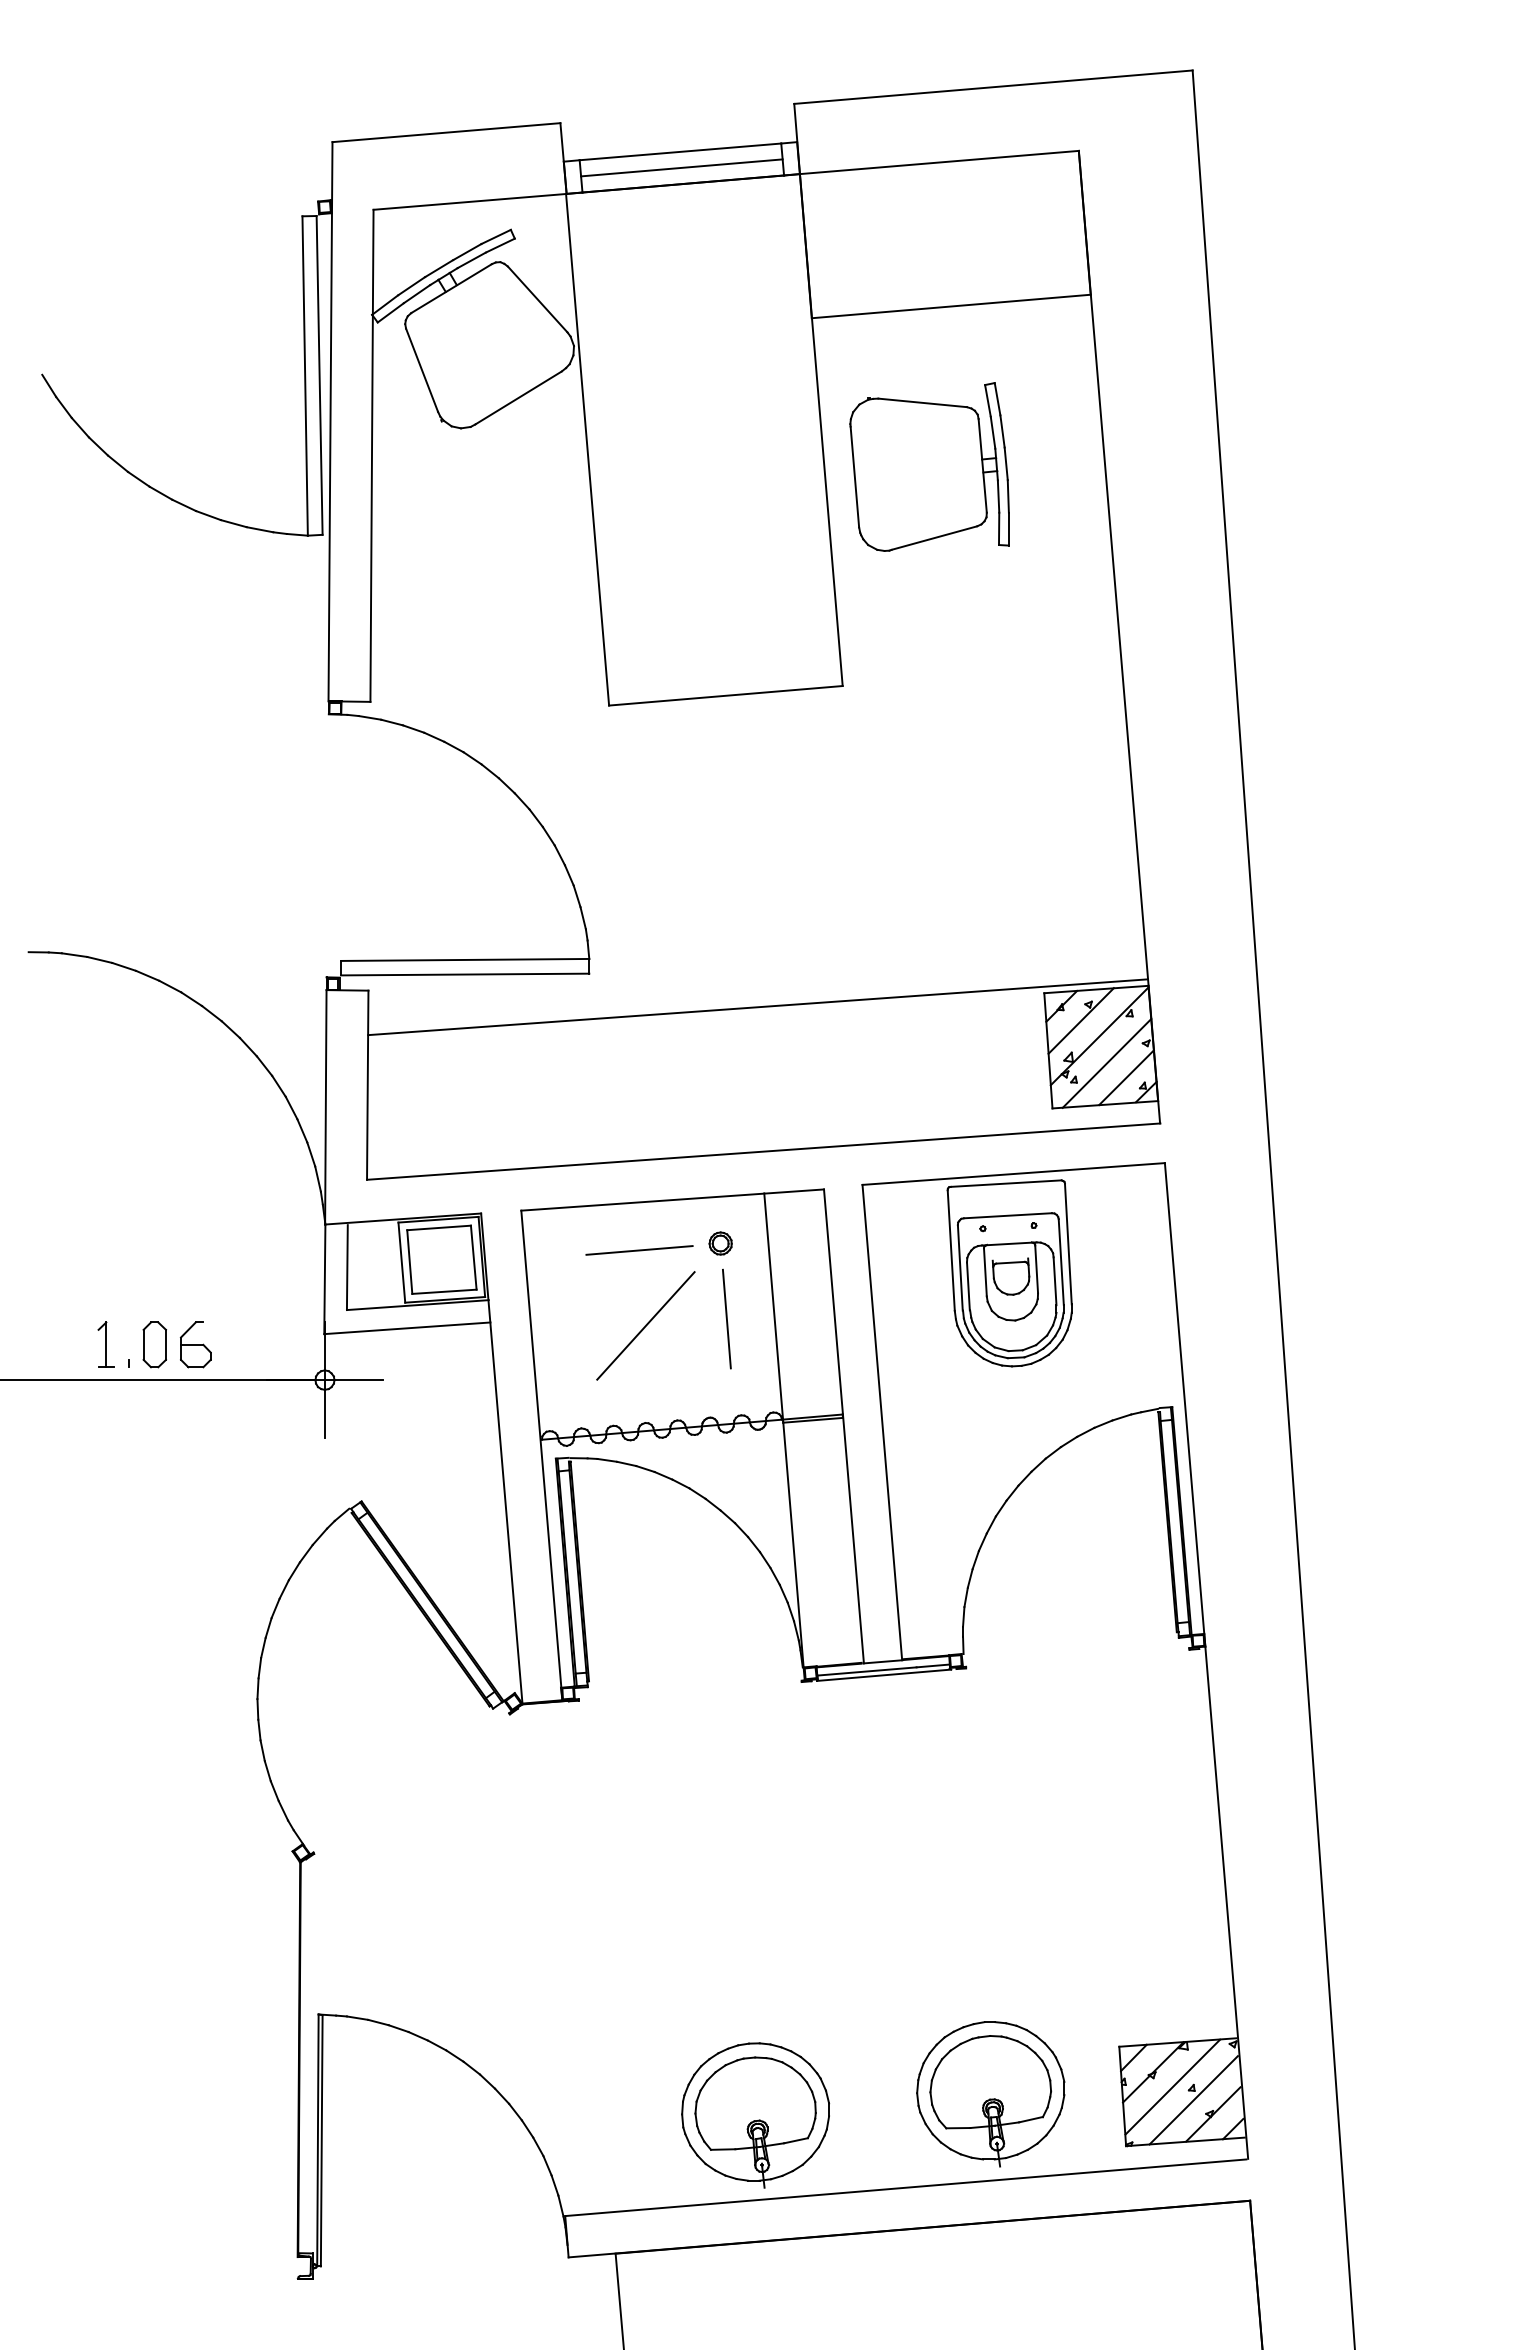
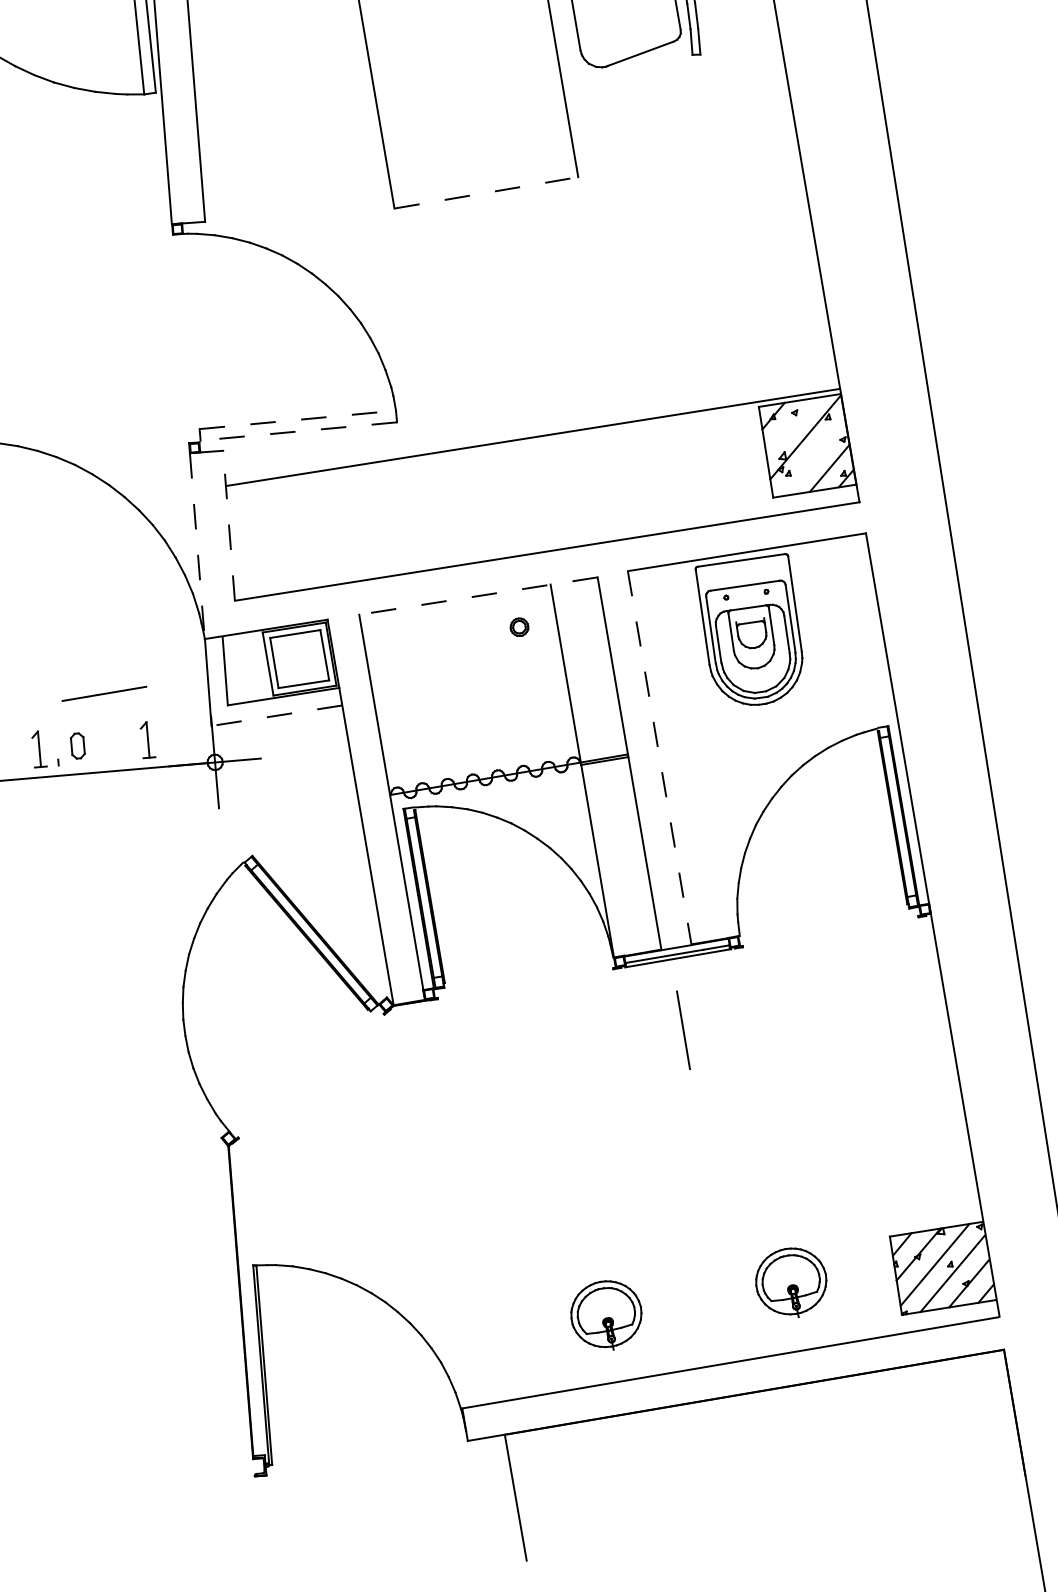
line: (726, 695) -> (486, 192), solid -> dashed
line: (465, 959) -> (297, 419), solid -> dashed
line: (464, 974) -> (298, 431), solid -> dashed
line: (1080, 1020) -> (789, 426), removed
line: (1106, 1062) -> (812, 457), removed
line: (367, 1085) -> (228, 526), solid -> dashed
line: (325, 1107) -> (197, 546), solid -> dashed
line: (672, 1200) -> (478, 596), solid -> dashed
line: (639, 1250) -> (104, 693), moved
line: (726, 1318) -> (683, 1029), moved
line: (645, 1325) -> (465, 697), removed
line: (406, 1328) -> (276, 715), solid -> dashed
part: (154, 1344) -> (77, 745), size x0.7
part: (195, 1344) -> (110, 742), removed
part: (242, 1344) -> (147, 739), added
line: (882, 1422) -> (659, 758), solid -> dashed
part: (990, 2094) -> (791, 1283), size x0.6
part: (755, 2115) -> (606, 1315), size x0.6

